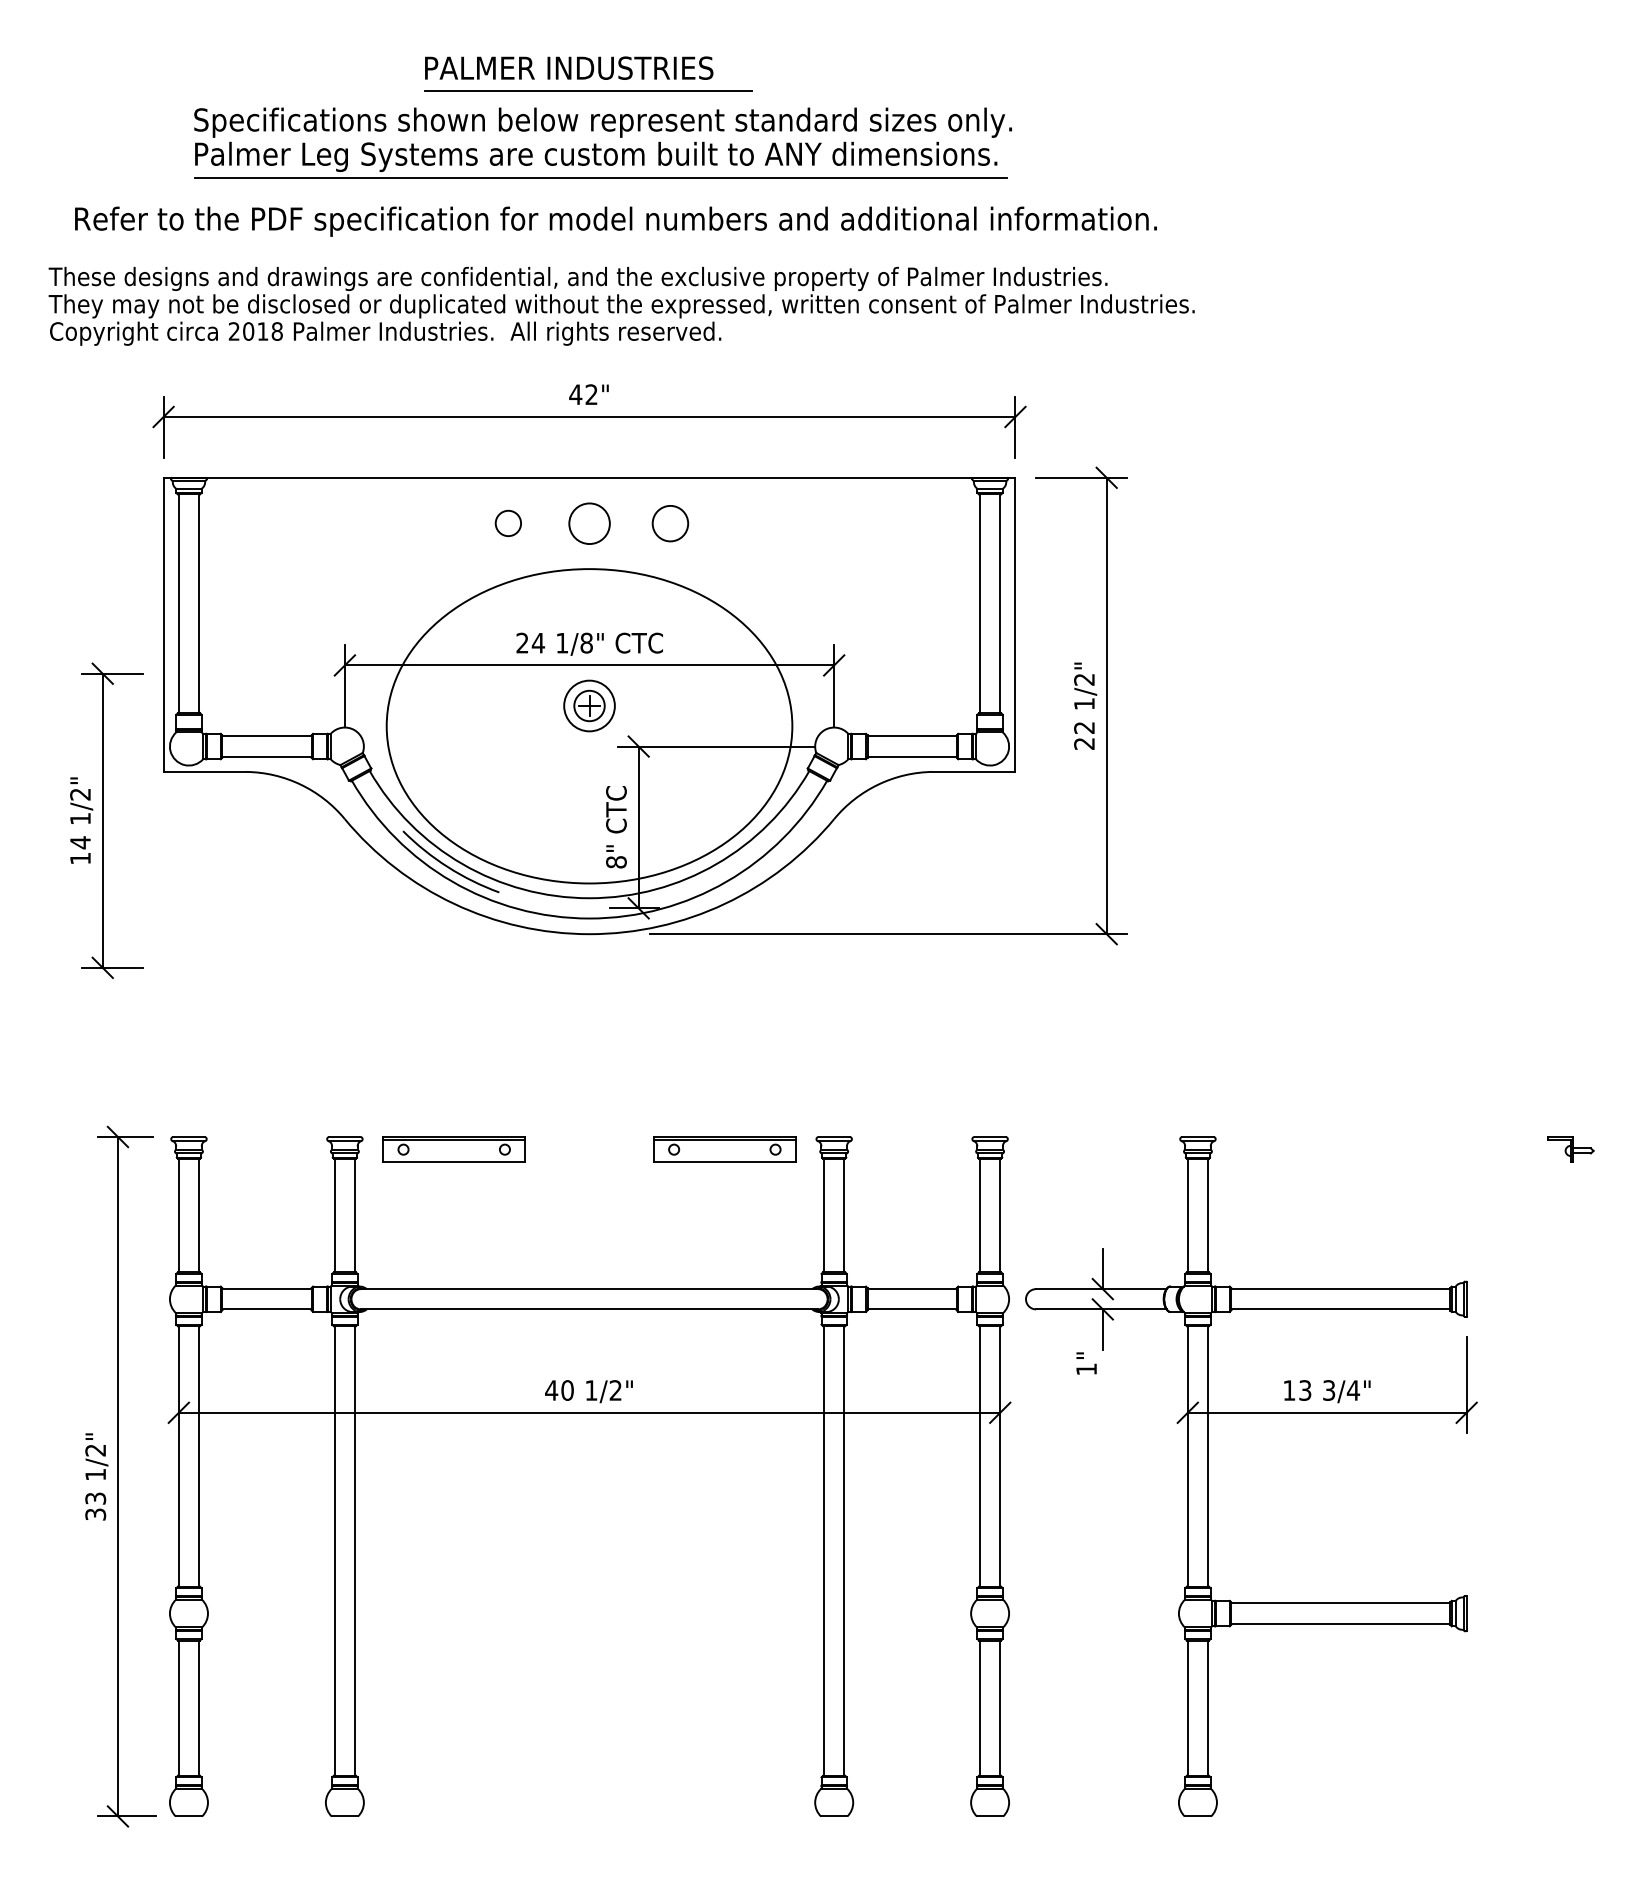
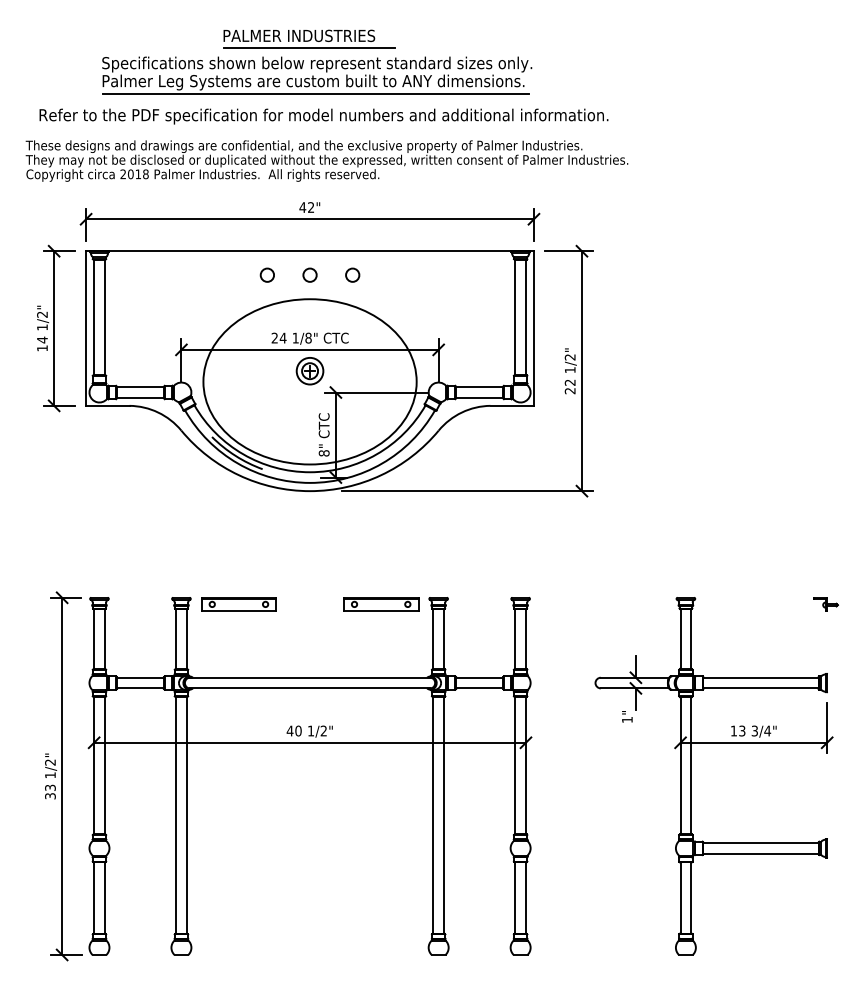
part: (588, 522) -> (309, 274), size x0.62
part: (670, 522) -> (352, 274), size x0.71
part: (107, 820) -> (56, 328), moved
part: (1208, 1476) -> (691, 776), moved

